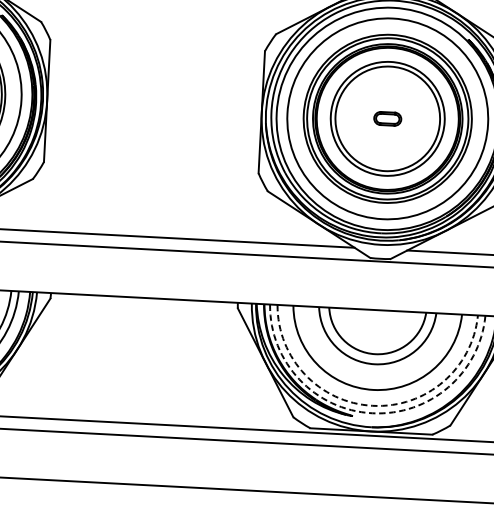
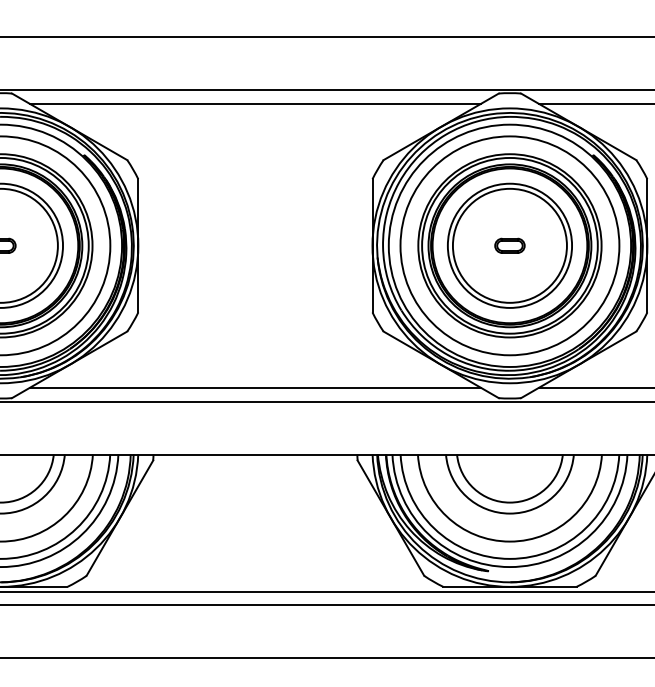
arc: (372, 405) -> (509, 558), dashed -> solid
arc: (371, 413) -> (509, 567), dashed -> solid

